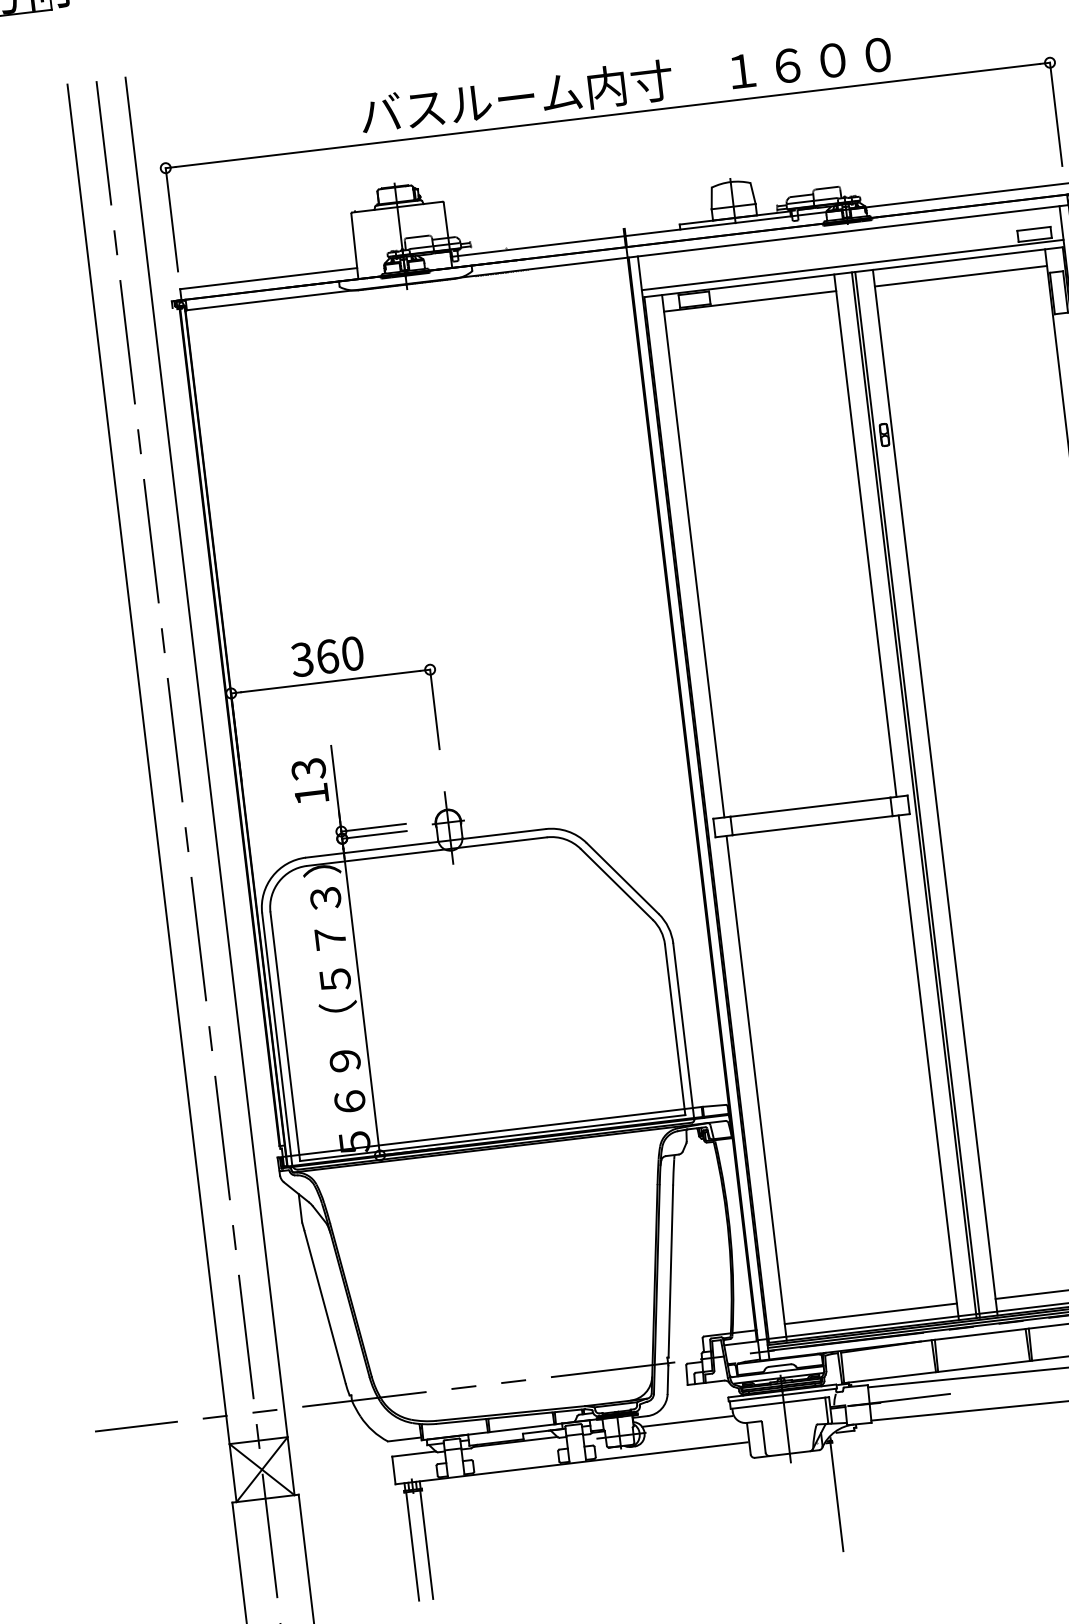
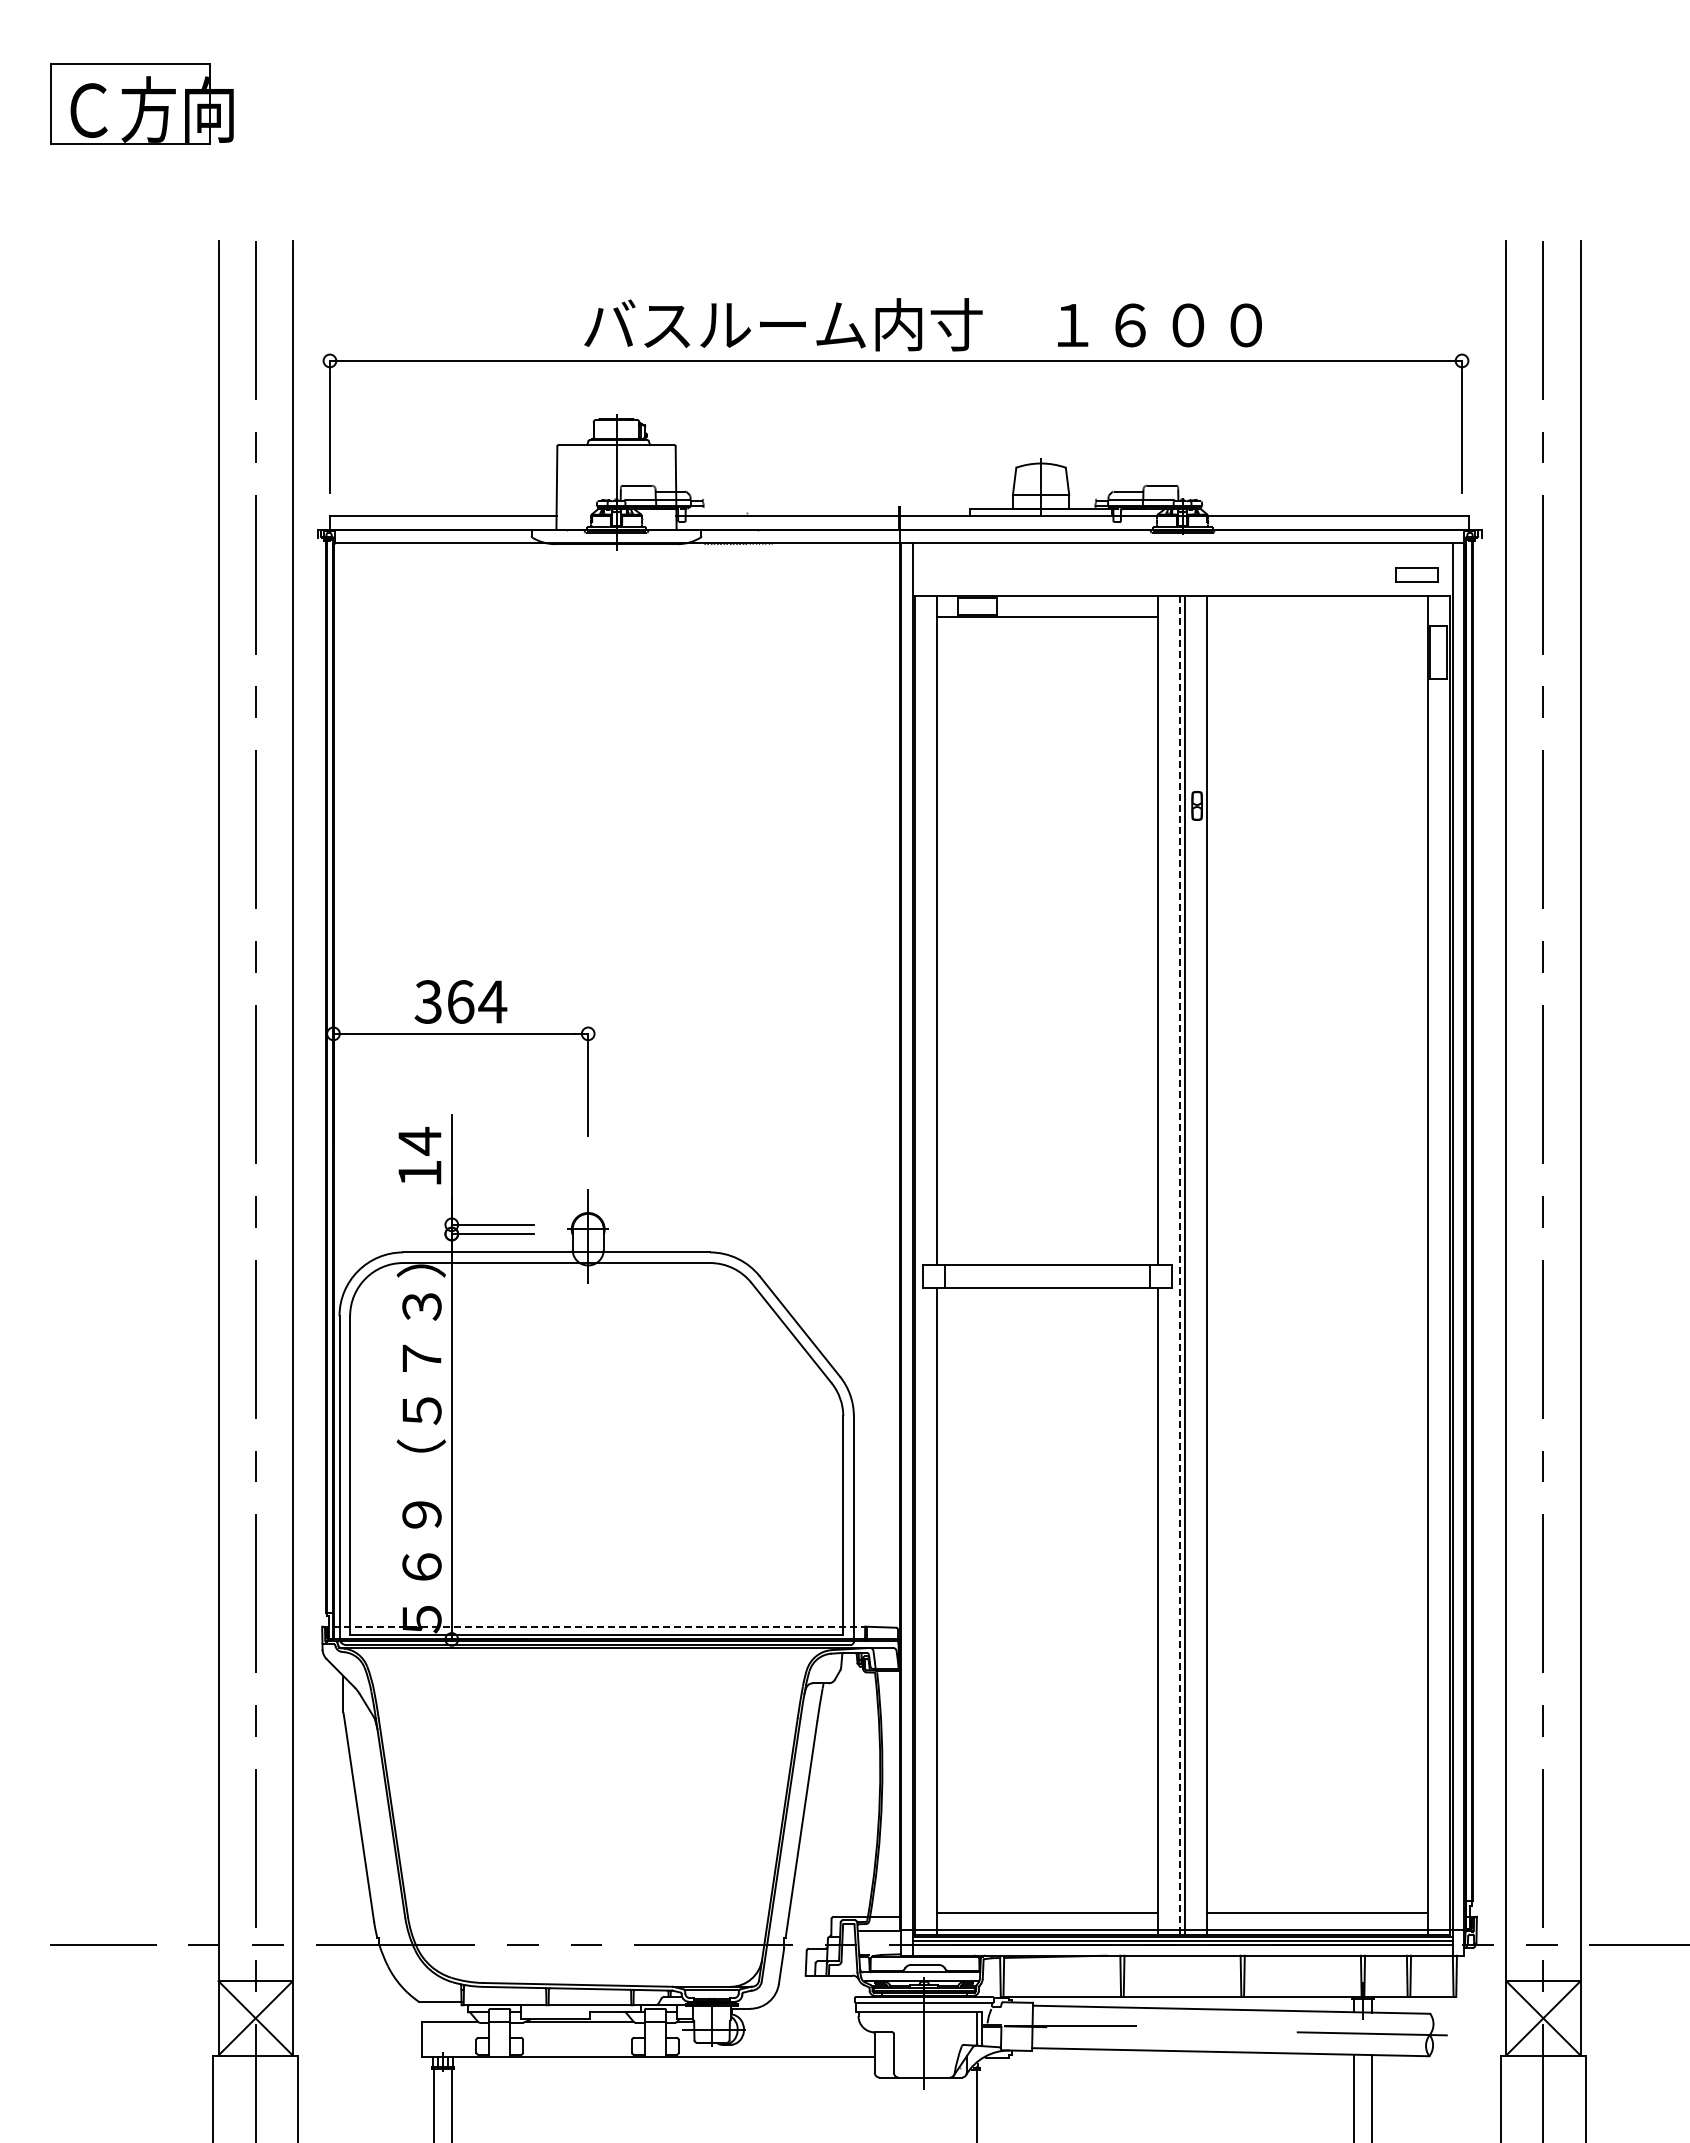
line: (852, 264) -> (1182, 586), removed
line: (960, 276) -> (1317, 617), removed
text: (352, 653) -> (492, 1001), 360 -> 364
text: (308, 769) -> (419, 1141), 13 -> 14
line: (914, 795) -> (1180, 1265), solid -> dashed
line: (489, 1132) -> (593, 1626), solid -> dashed
line: (687, 1421) -> (799, 2021), removed

